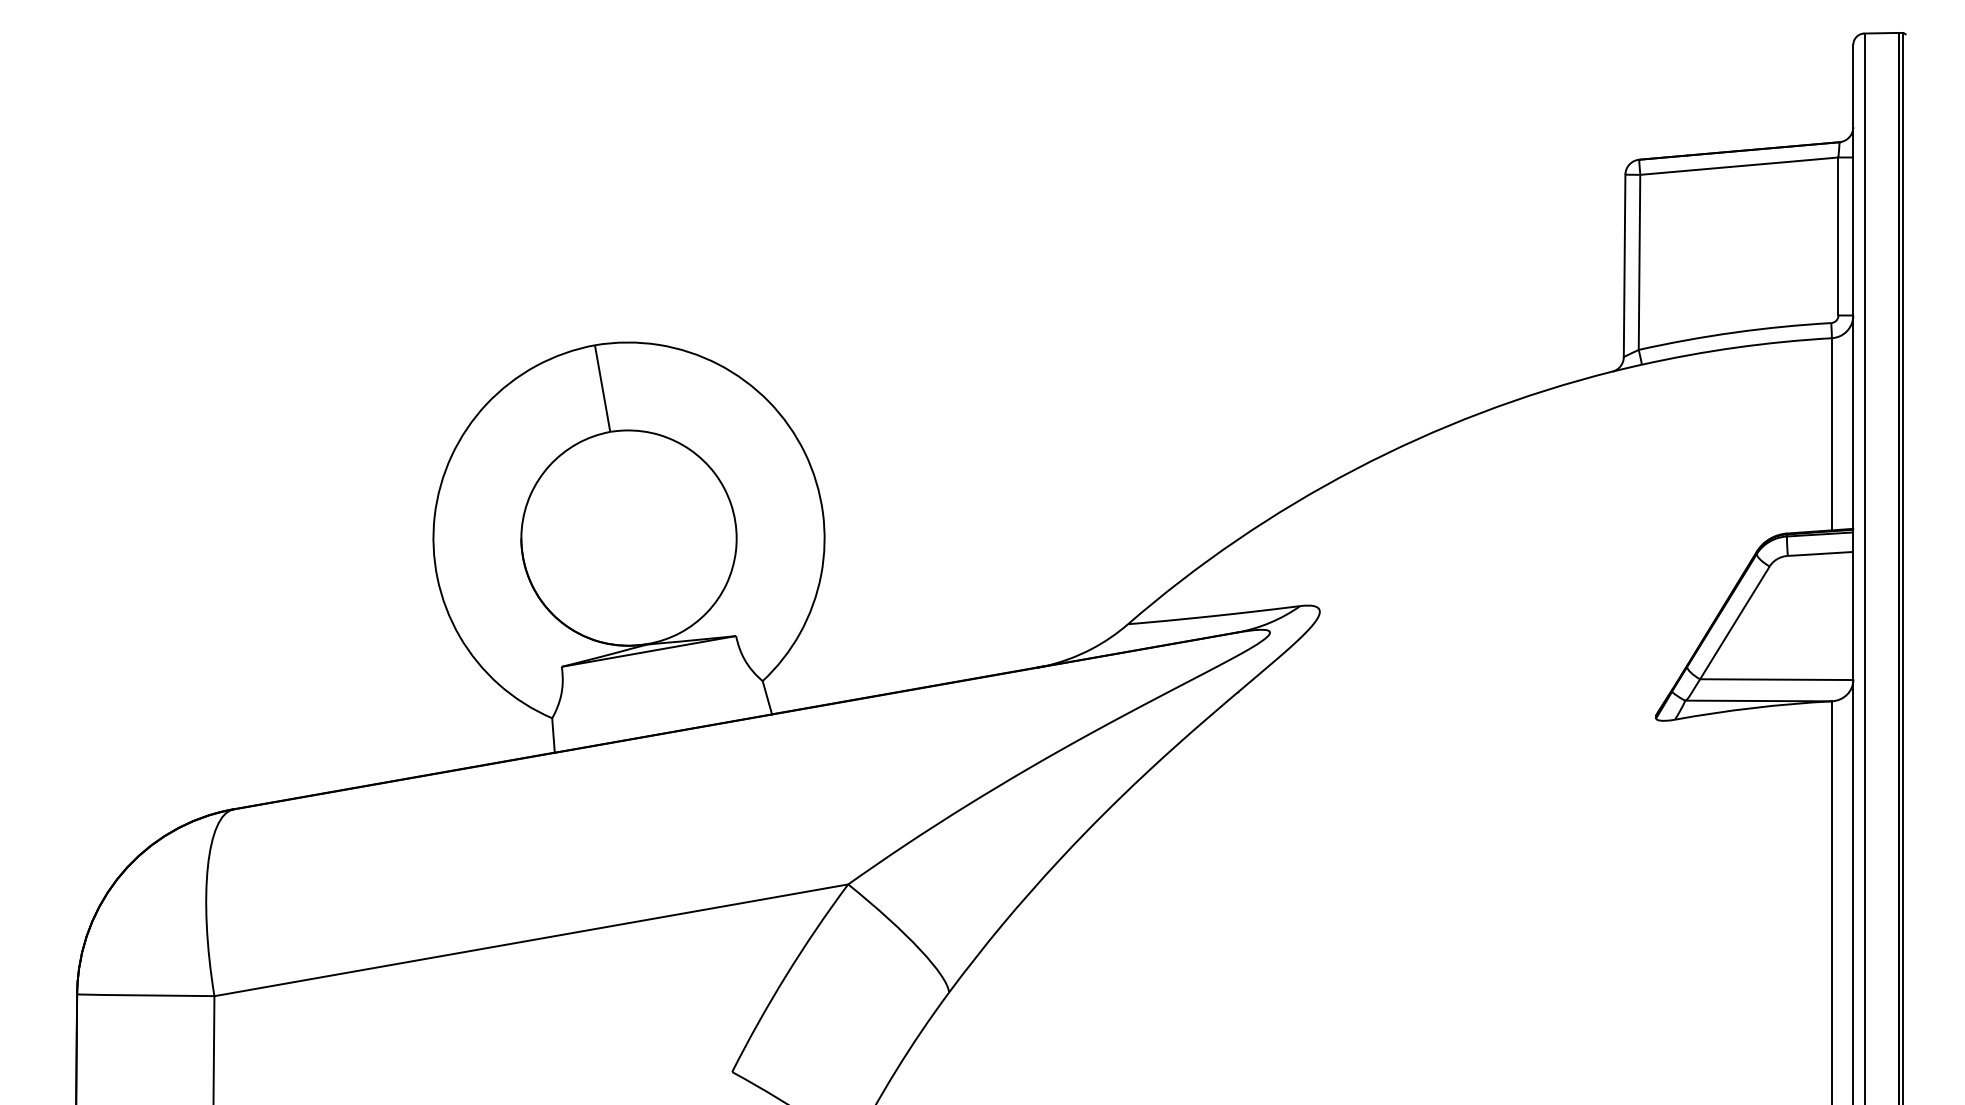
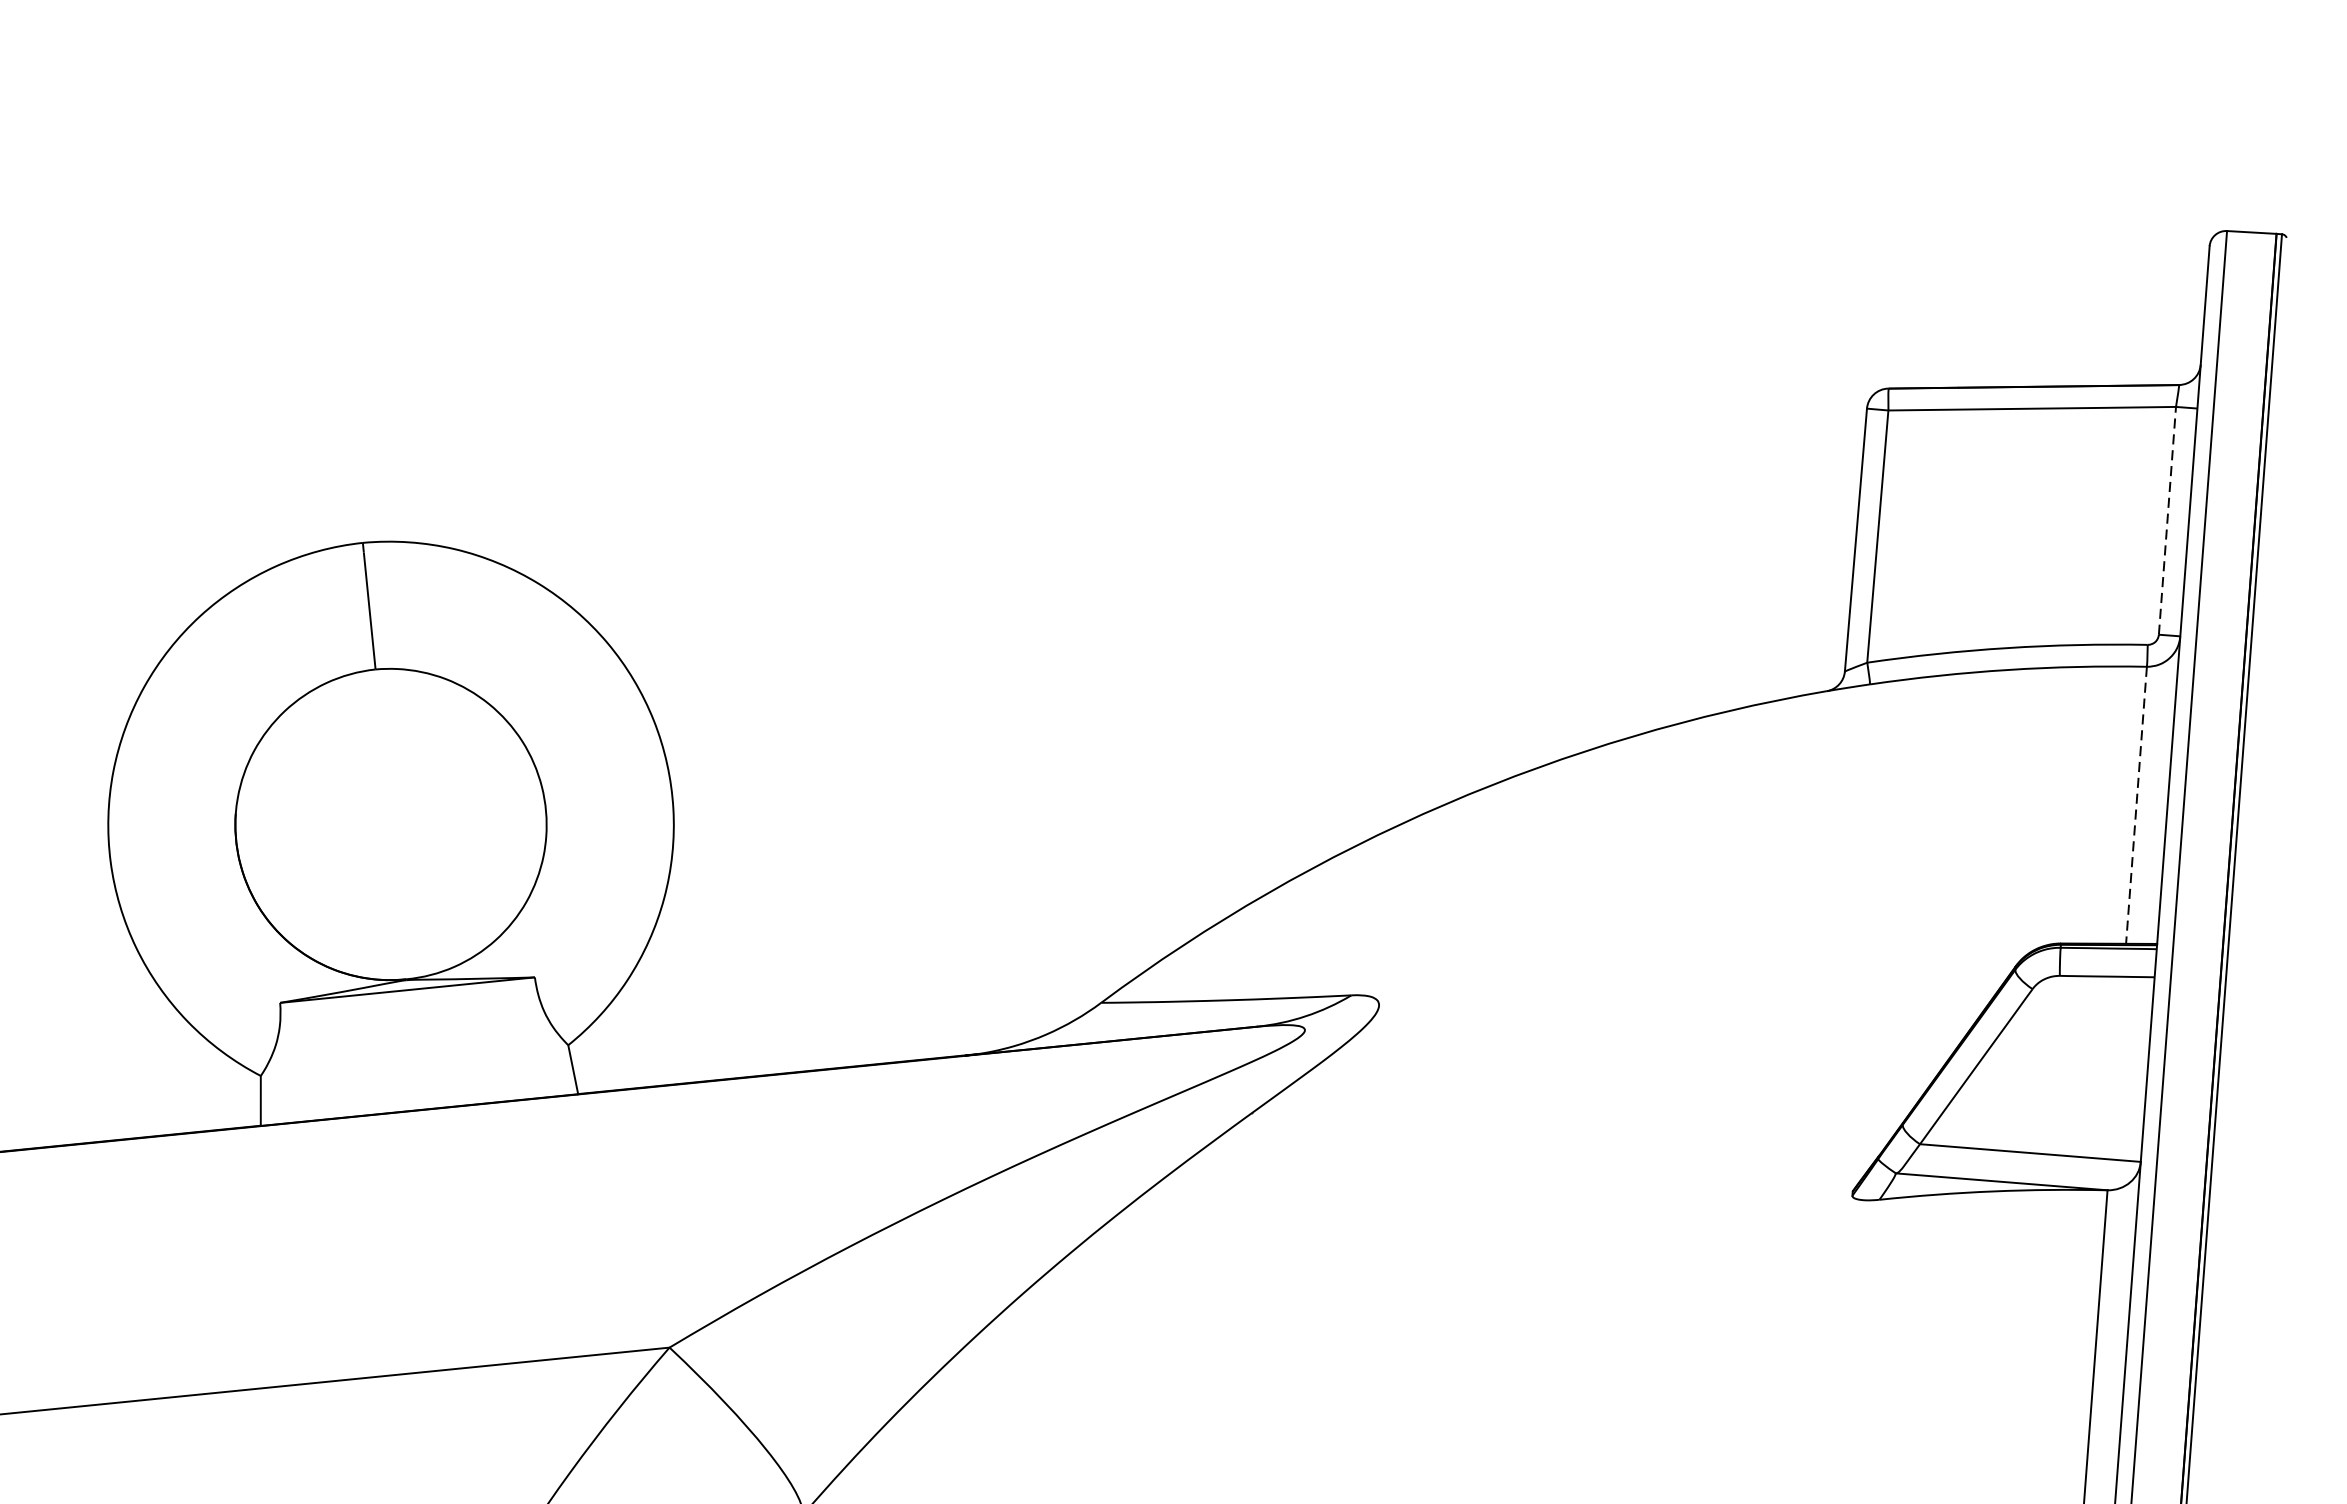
line: (1838, 236) -> (2167, 520), solid -> dashed
line: (1831, 434) -> (2135, 805), solid -> dashed

